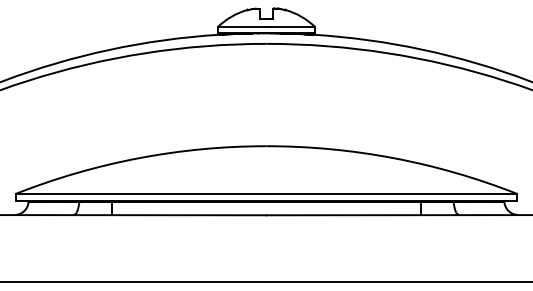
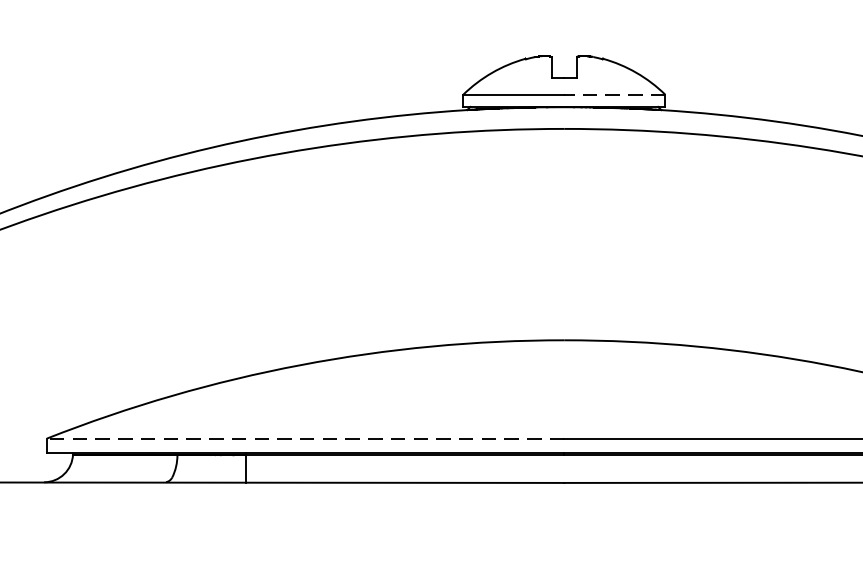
line: (290, 27) -> (613, 95), solid -> dashed
line: (140, 193) -> (304, 437), solid -> dashed

